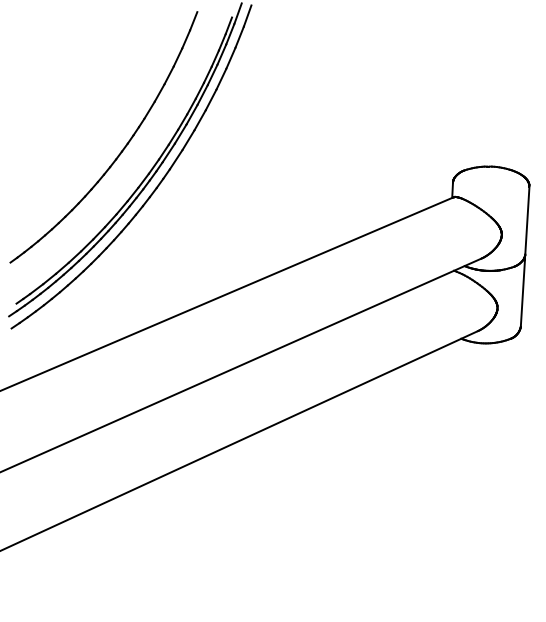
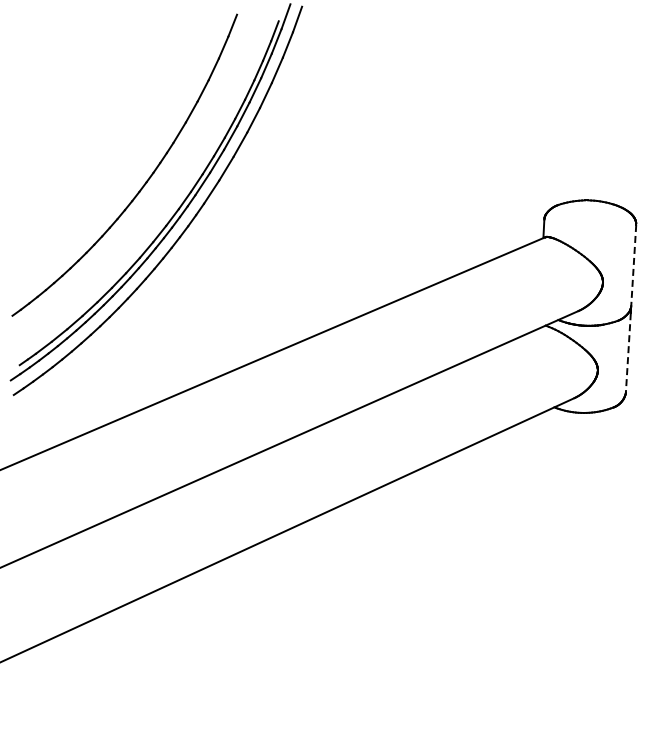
line: (527, 220) -> (633, 265), solid -> dashed
line: (523, 293) -> (628, 353), solid -> dashed

